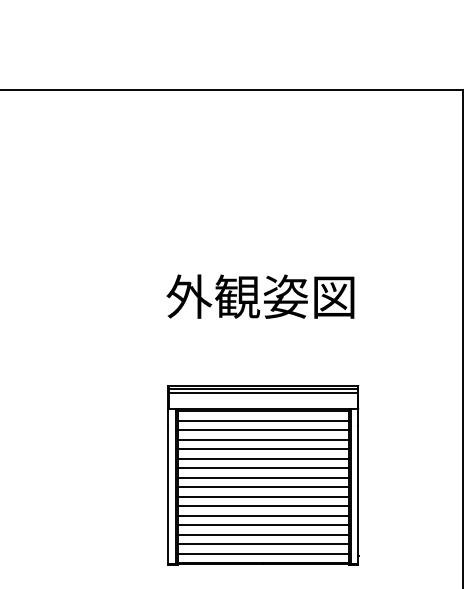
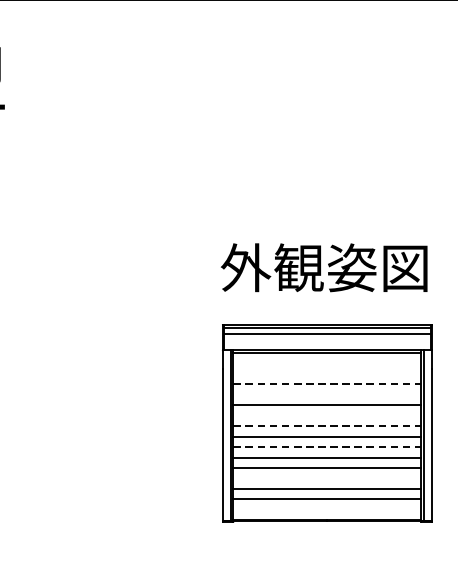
text: (260, 296) -> (324, 267), moved
line: (262, 420) -> (326, 363), removed
line: (262, 430) -> (326, 374), removed
line: (263, 439) -> (327, 384), solid -> dashed
line: (262, 449) -> (326, 395), removed
line: (262, 468) -> (326, 416), removed
line: (263, 477) -> (327, 425), solid -> dashed
line: (263, 496) -> (327, 446), solid -> dashed
line: (262, 525) -> (326, 478), removed
line: (262, 553) -> (326, 509), removed

